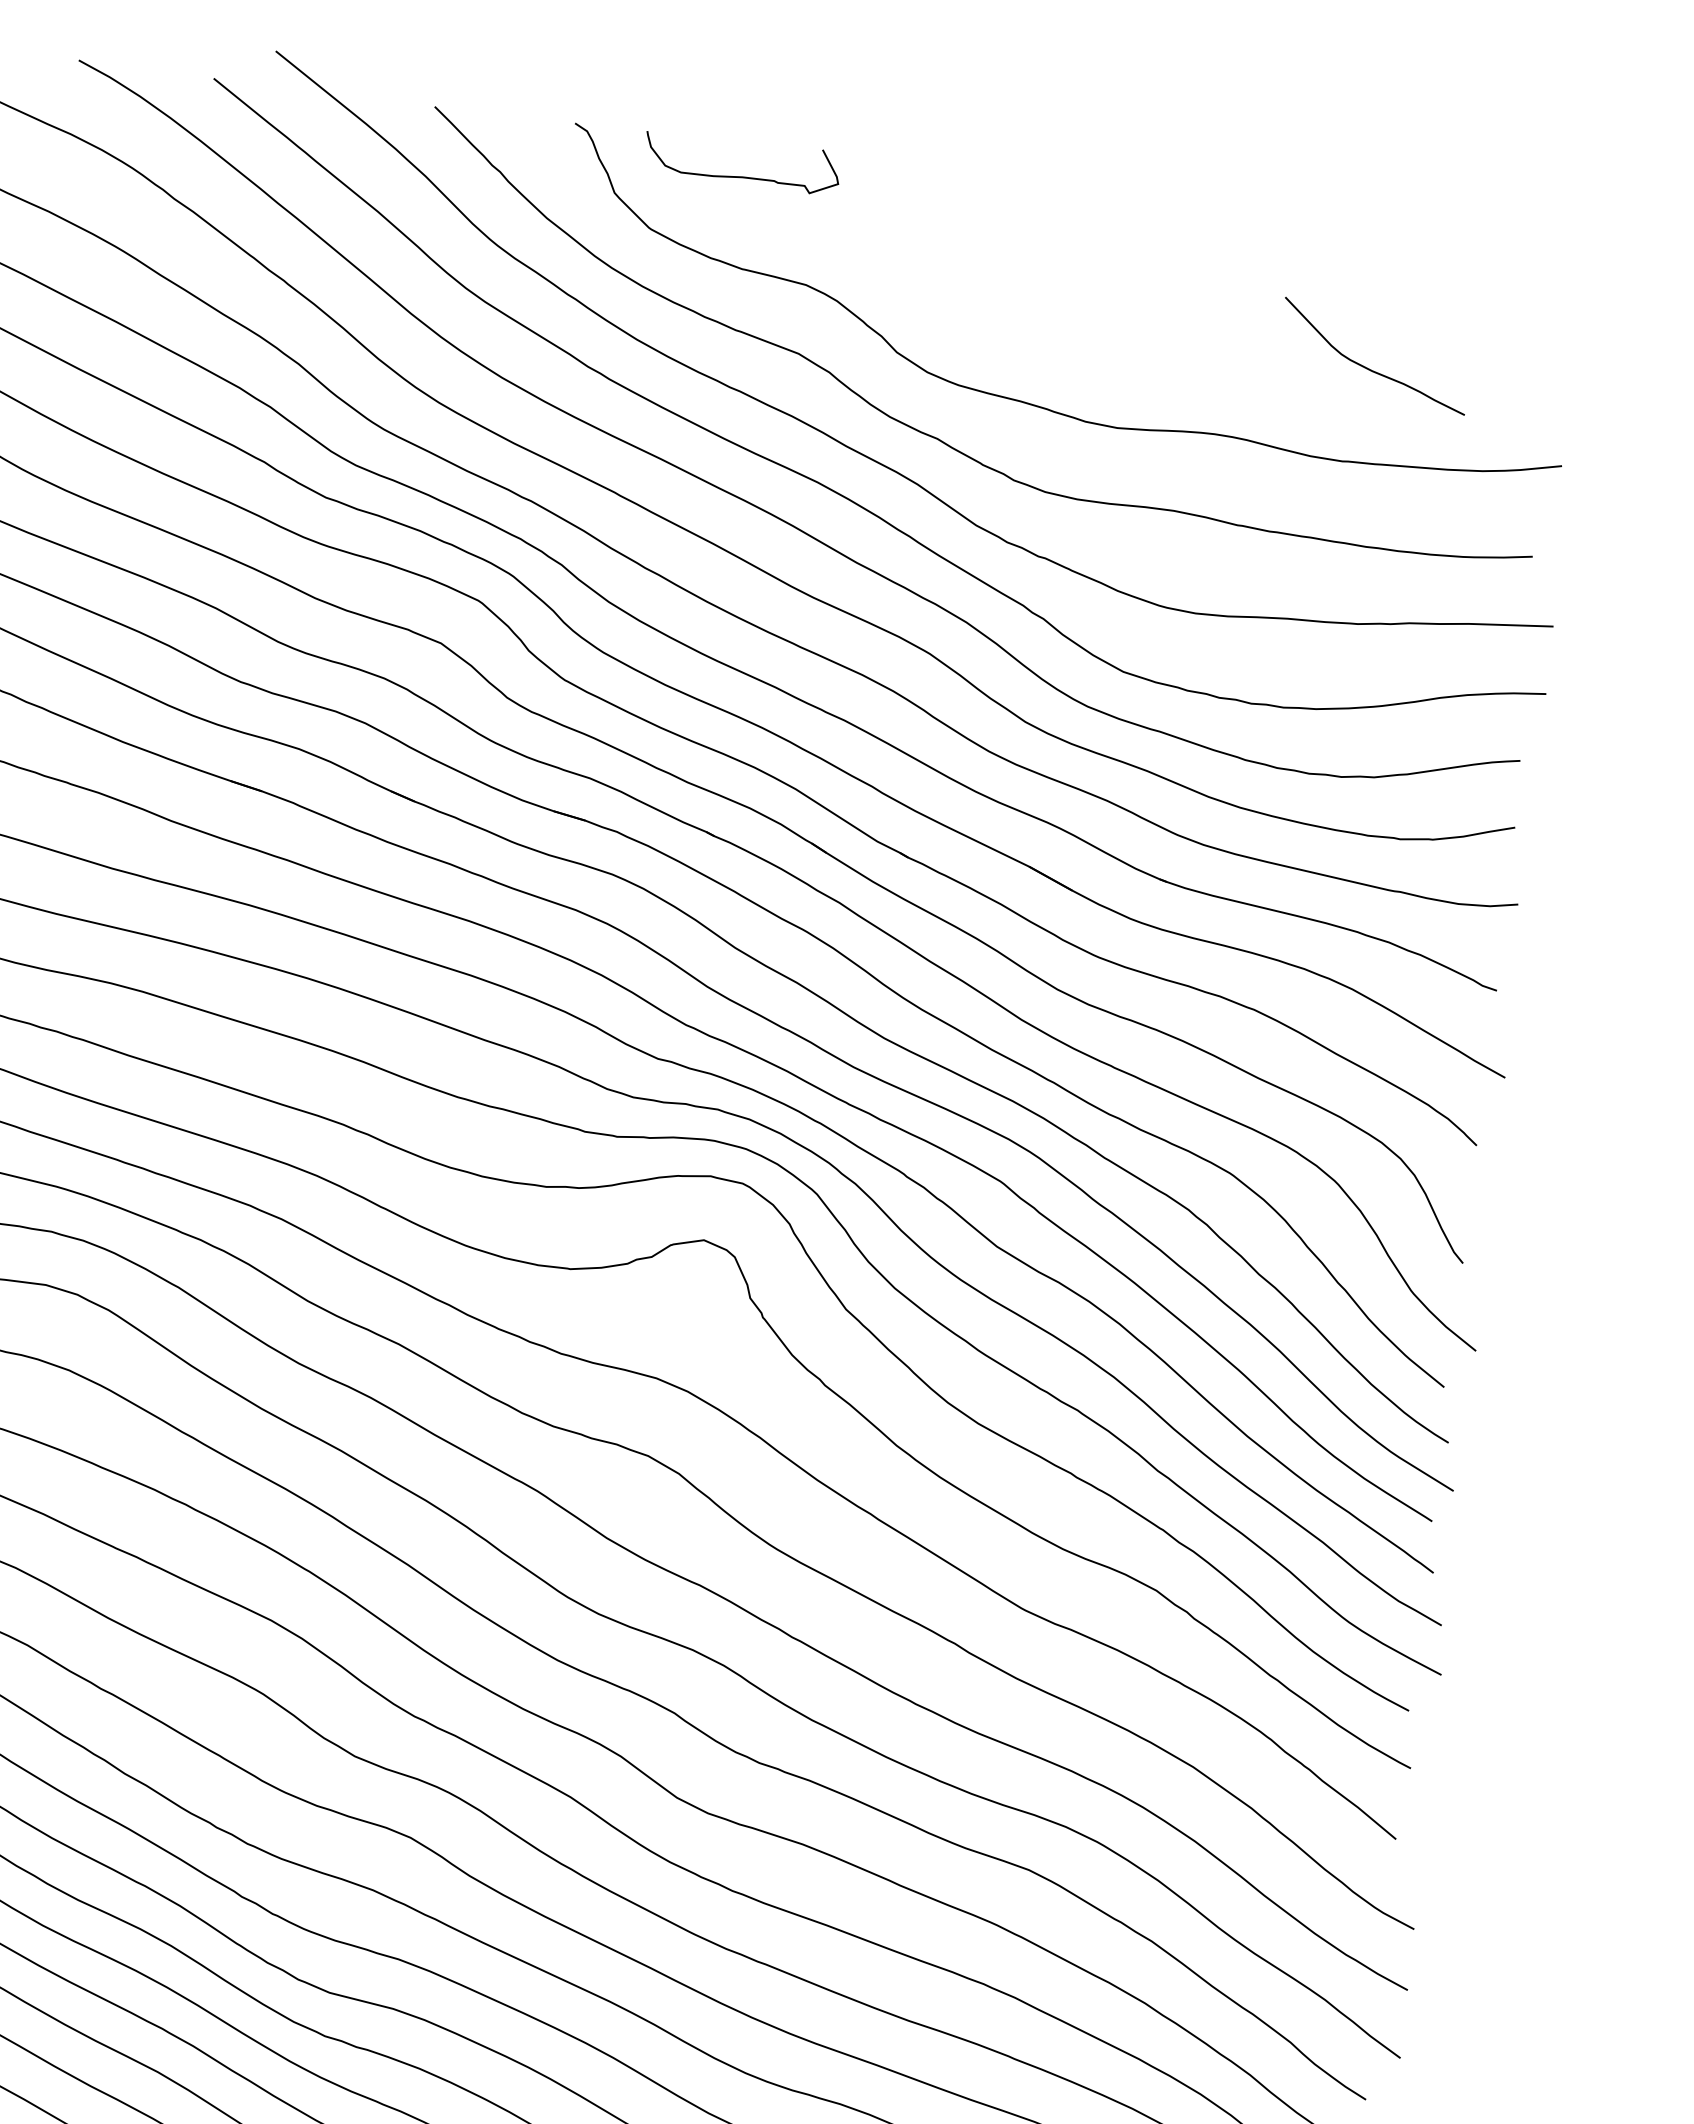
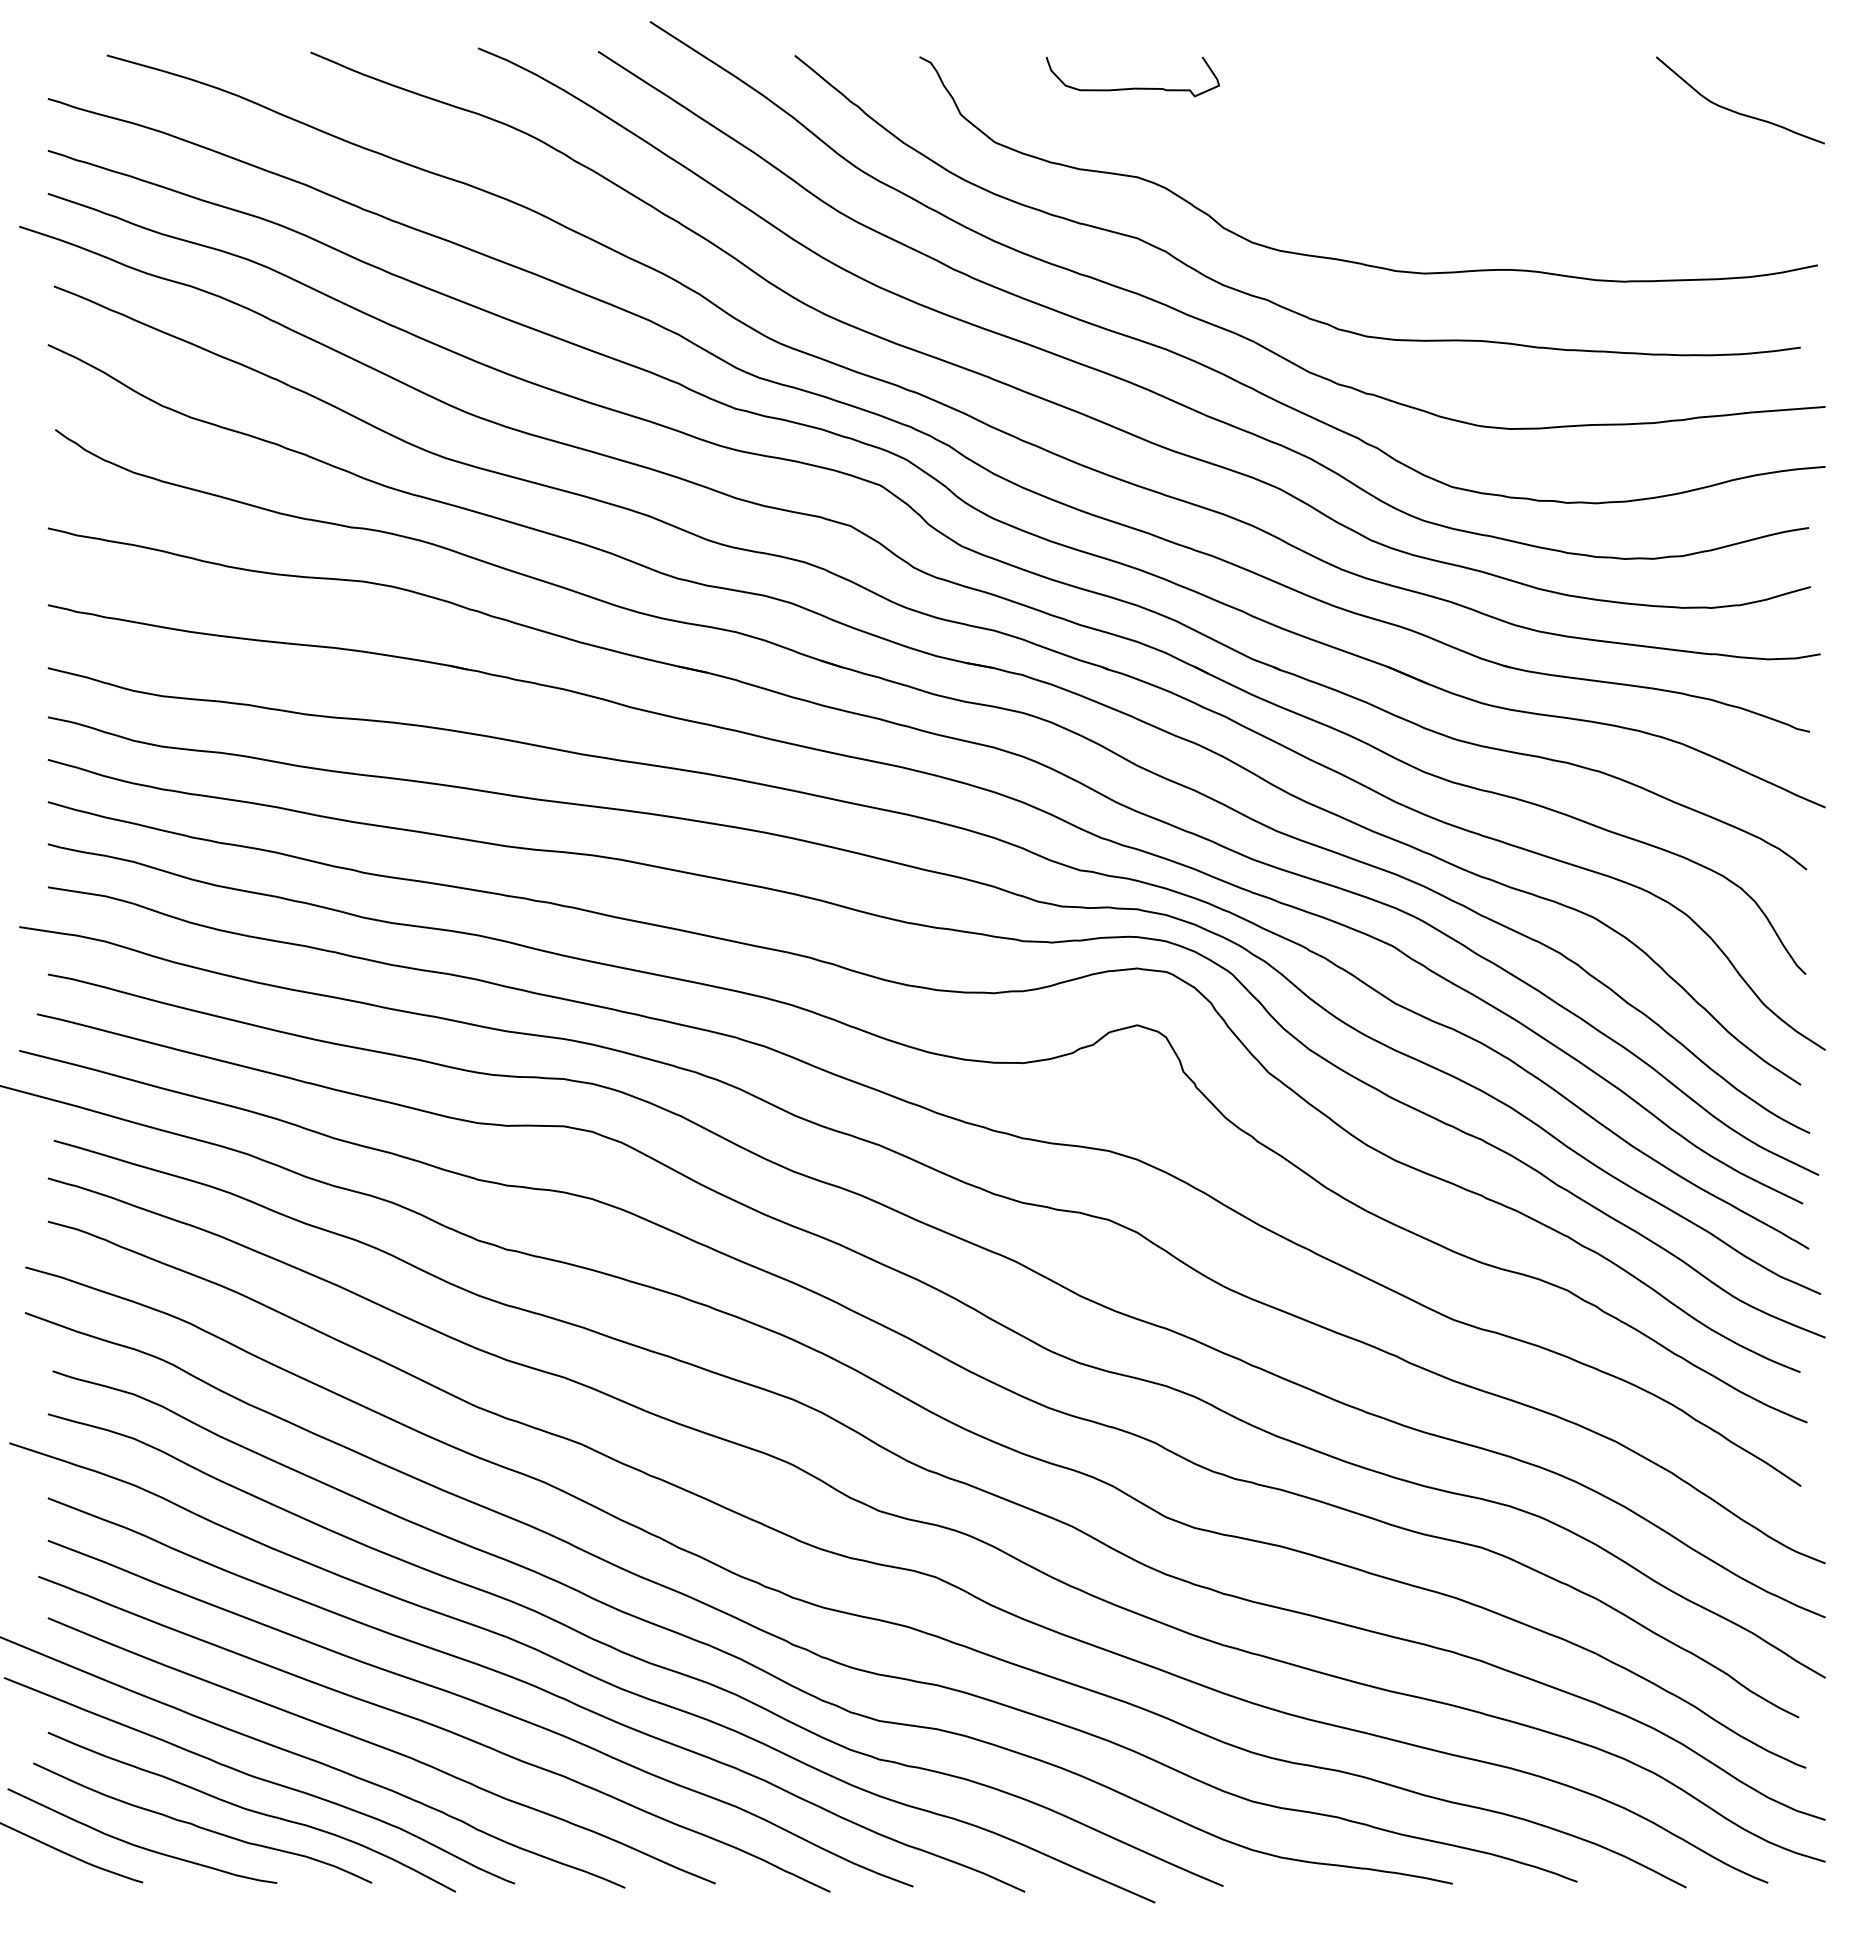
curve: (740, 175) -> (1132, 87), moved
curve: (1367, 366) -> (1734, 110), moved

